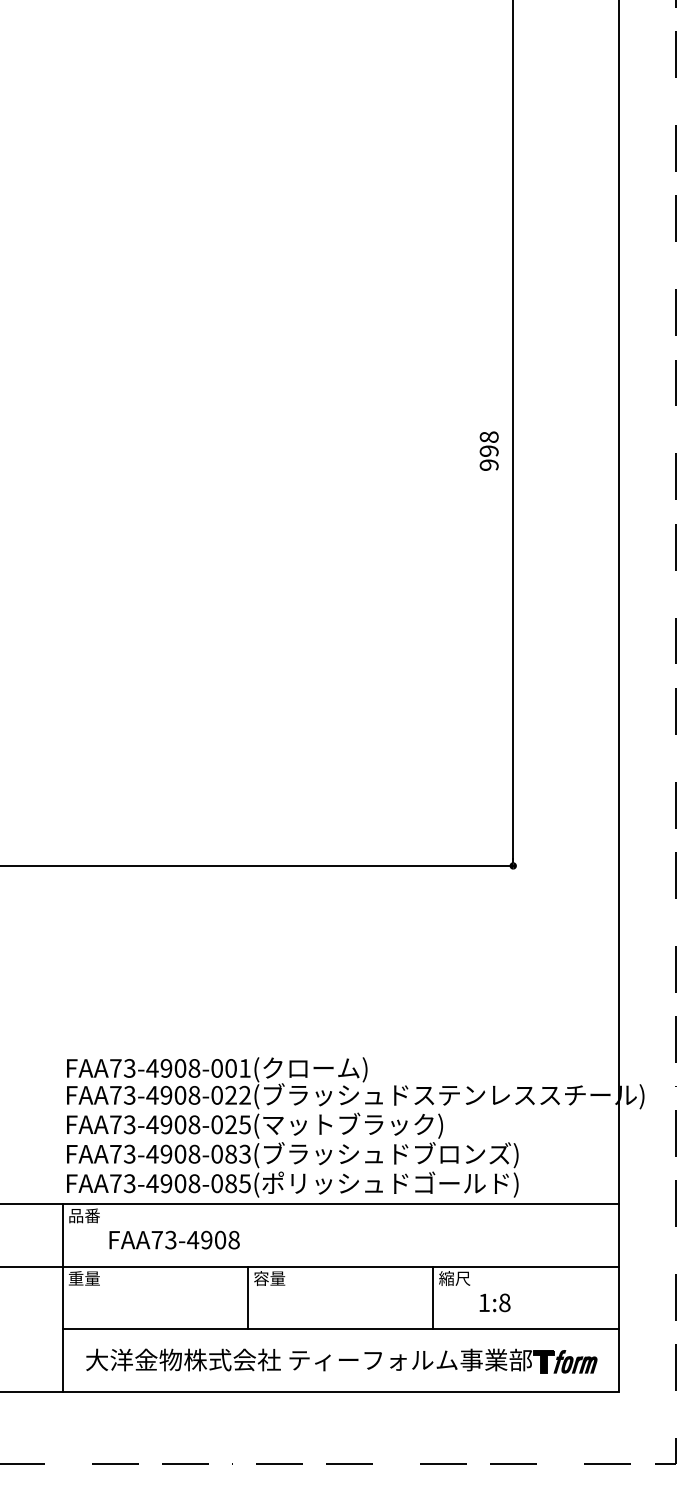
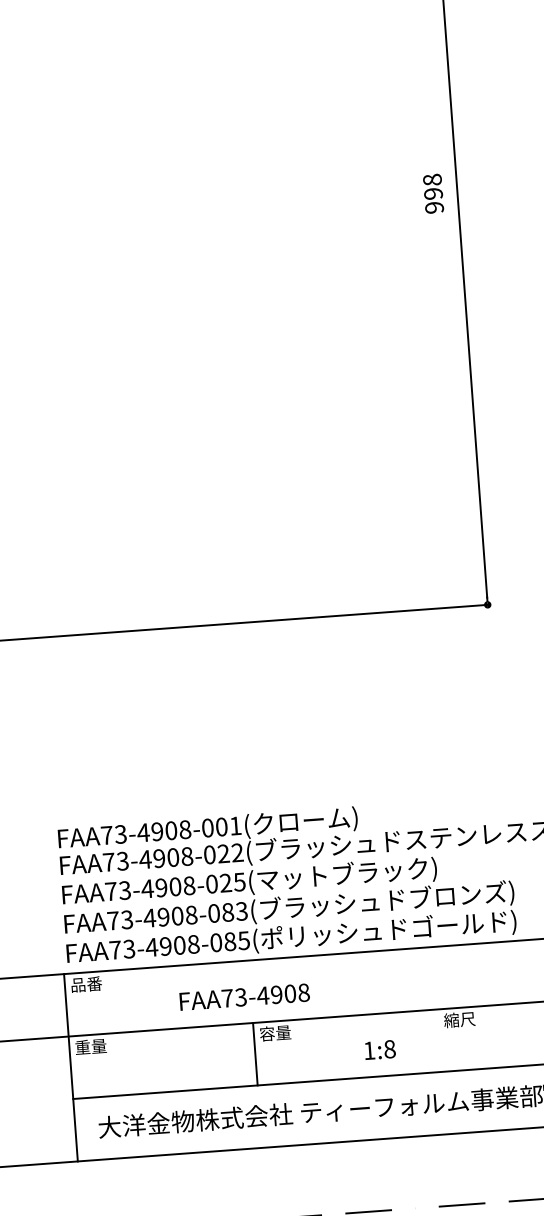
text: (174, 1239) -> (244, 996), moved
line: (433, 1297) -> (439, 1040), removed
text: (494, 1302) -> (379, 1049), moved

